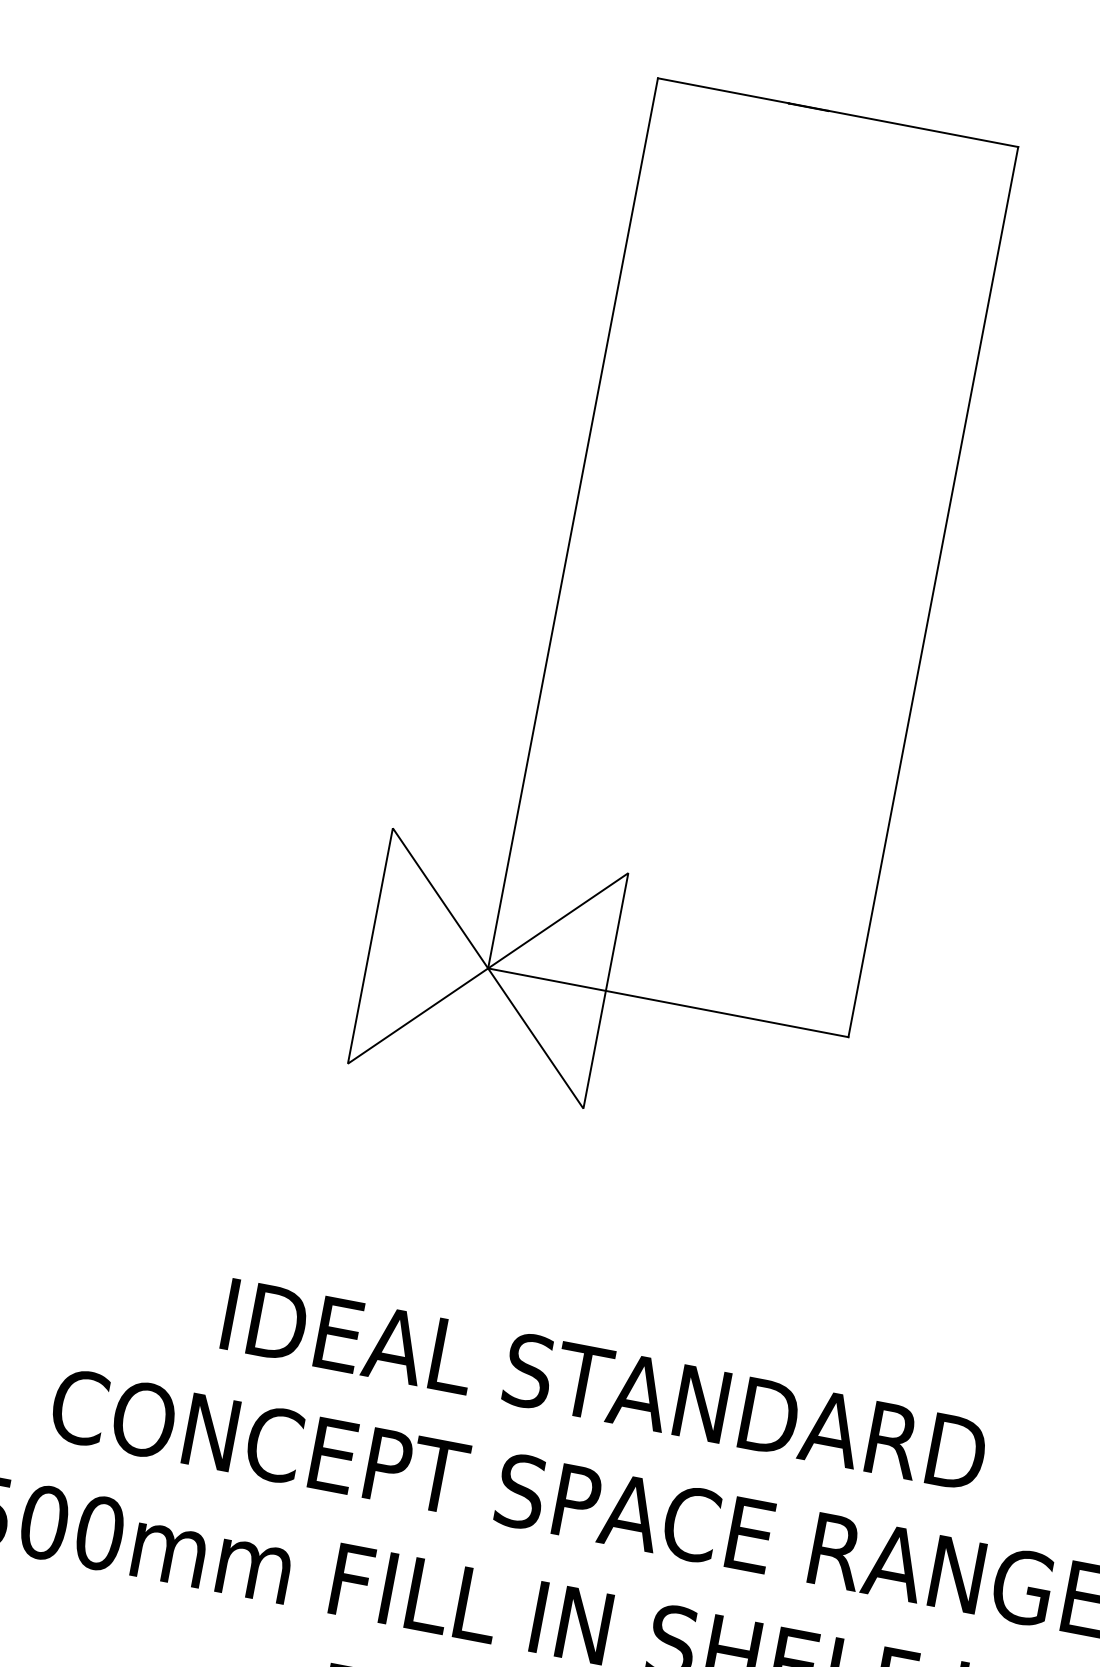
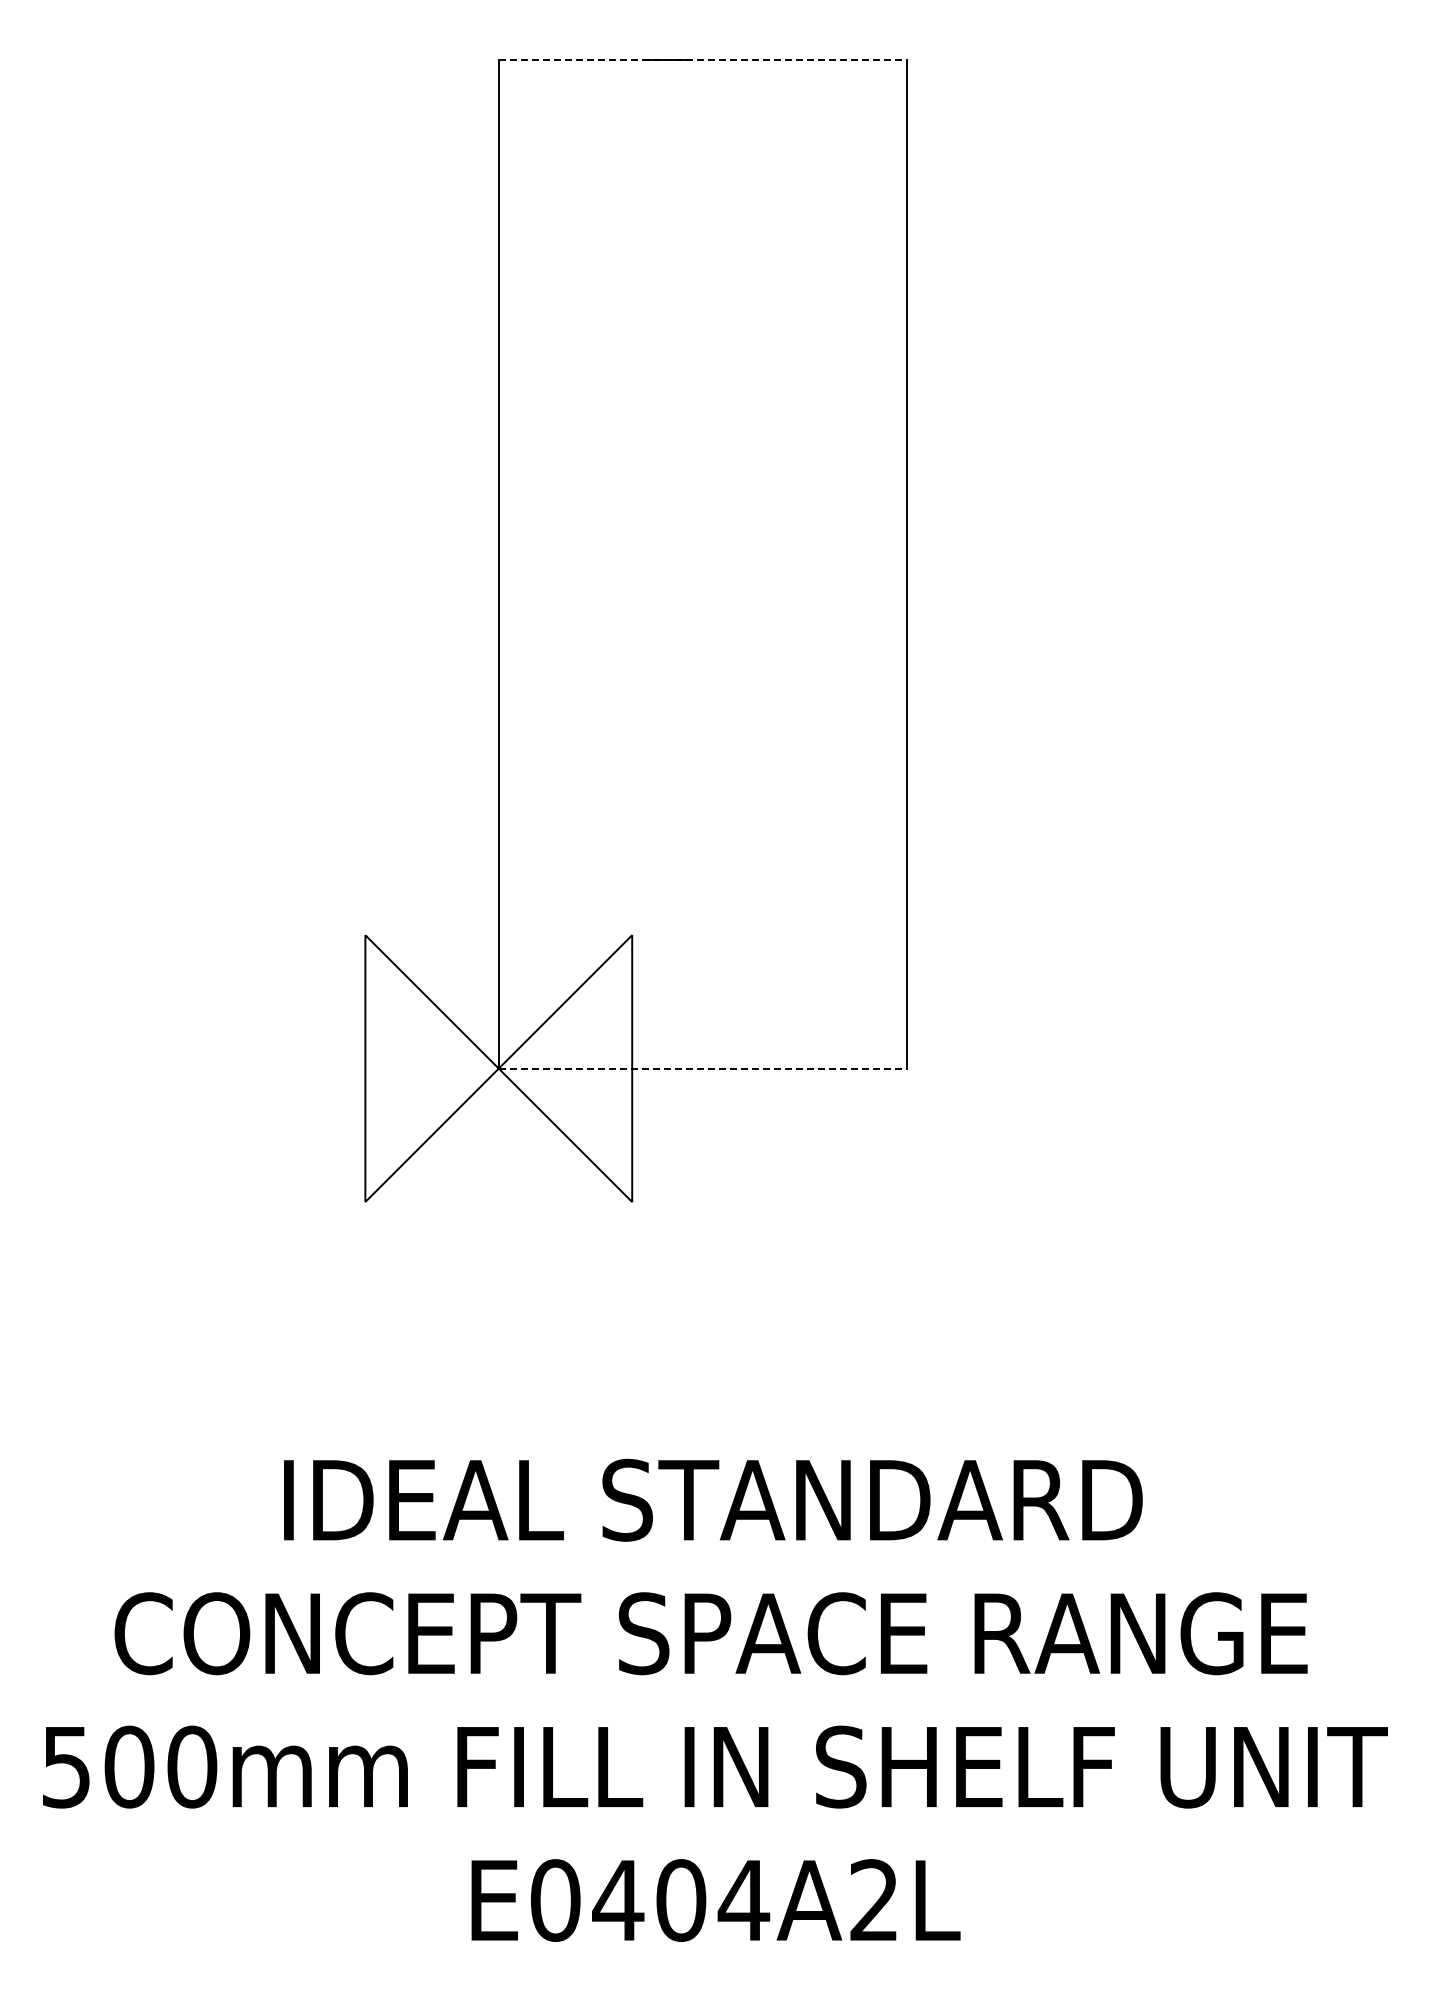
line: (838, 113) -> (703, 60), solid -> dashed
line: (668, 1002) -> (703, 1068), solid -> dashed

